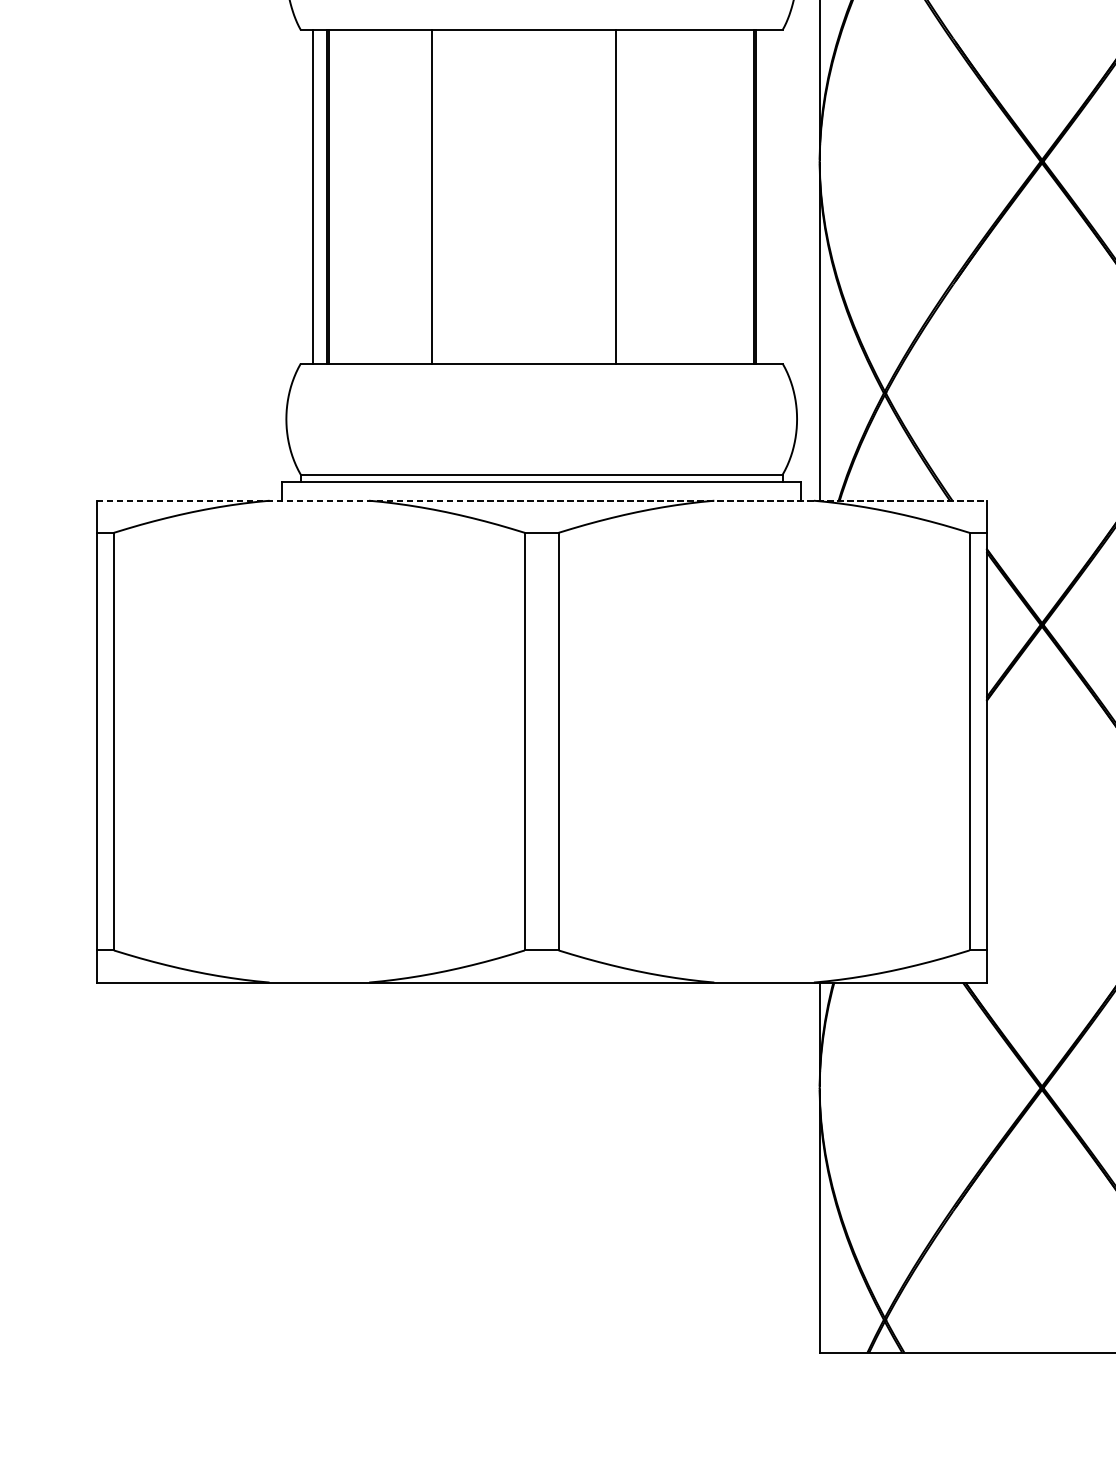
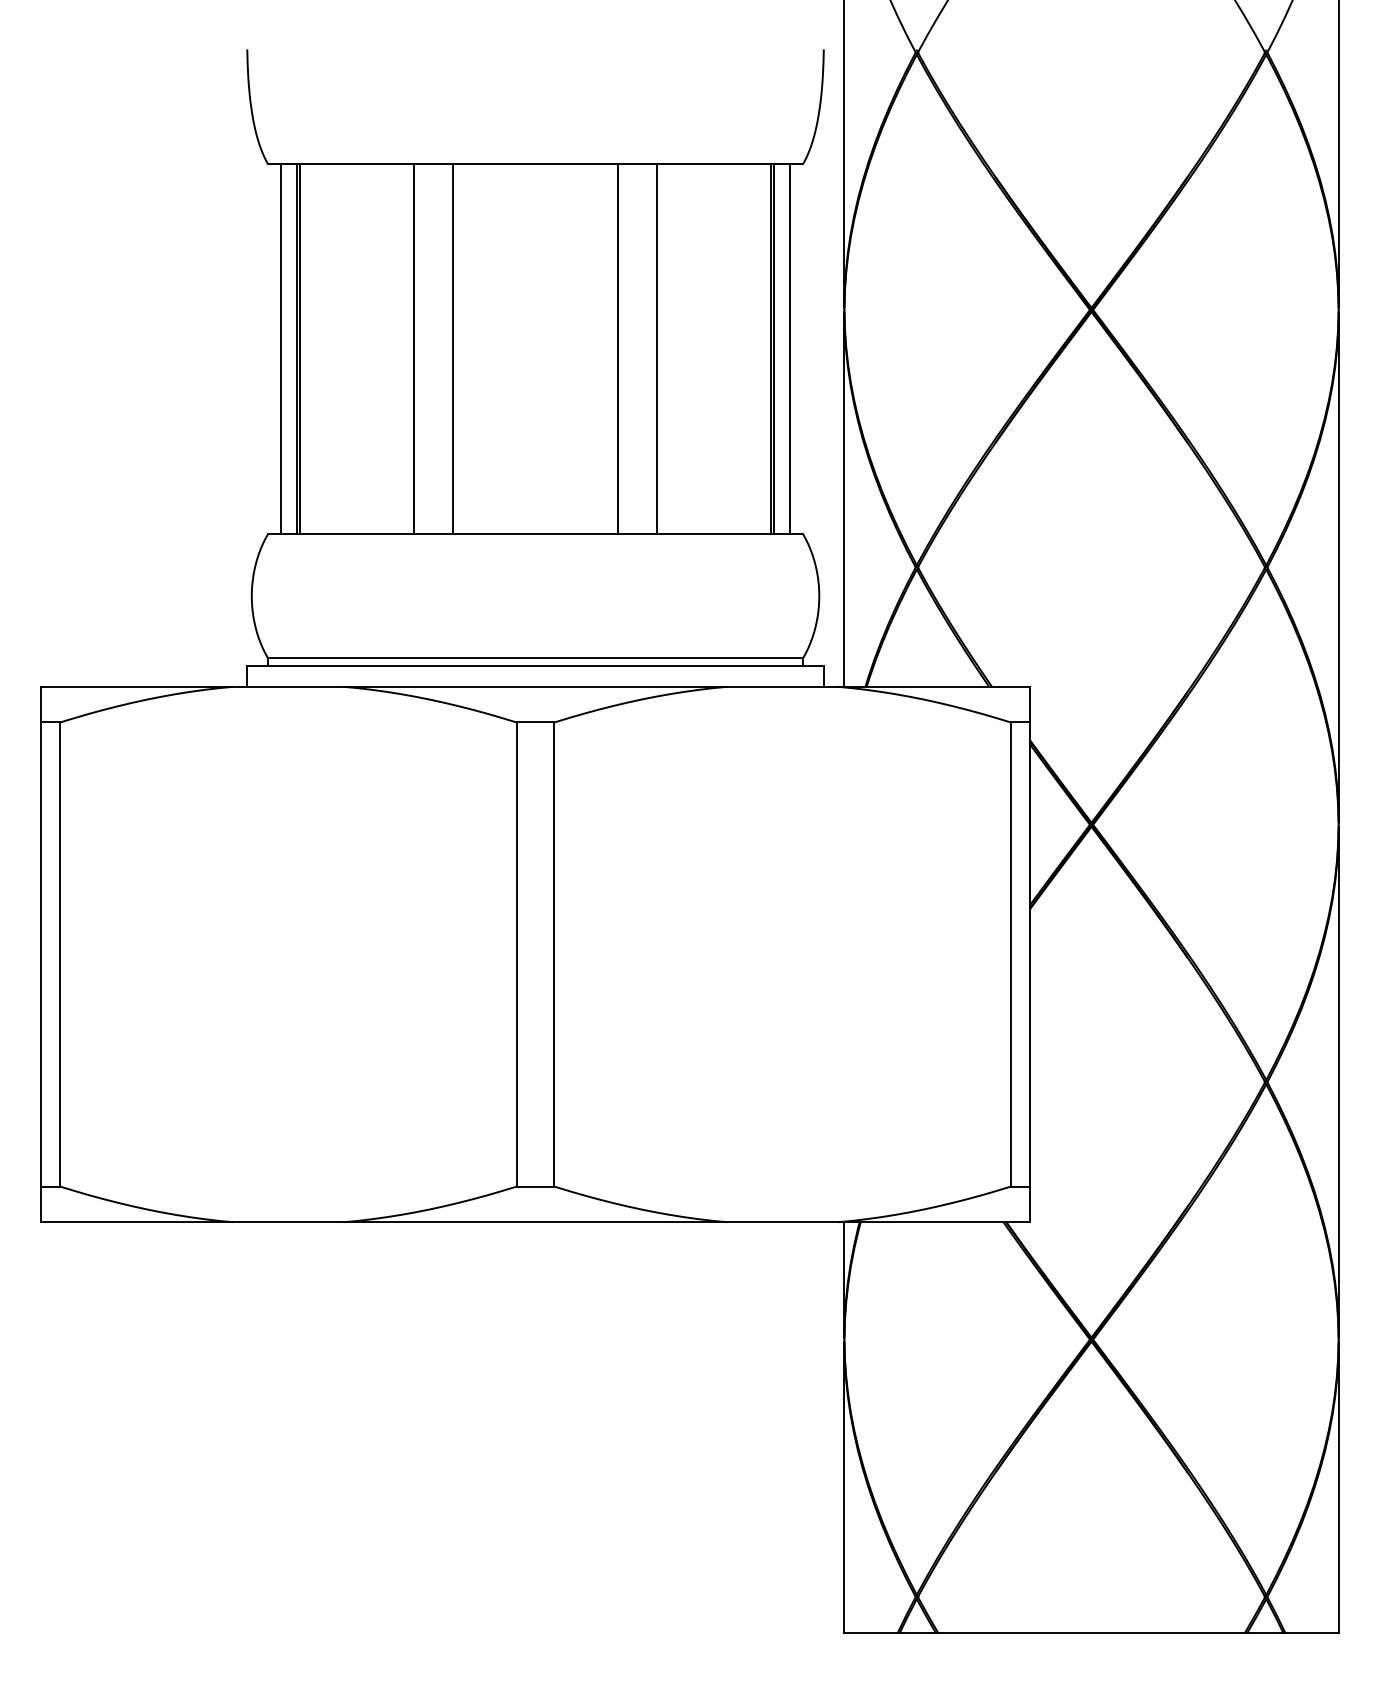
line: (467, 196) -> (453, 348), added
line: (651, 196) -> (657, 348), added
line: (771, 196) -> (790, 348), added
line: (542, 500) -> (536, 686), dashed -> solid

